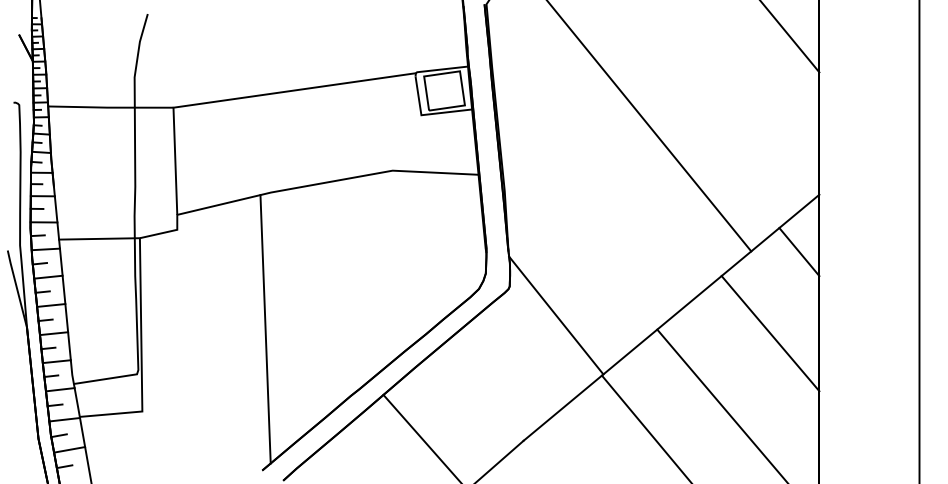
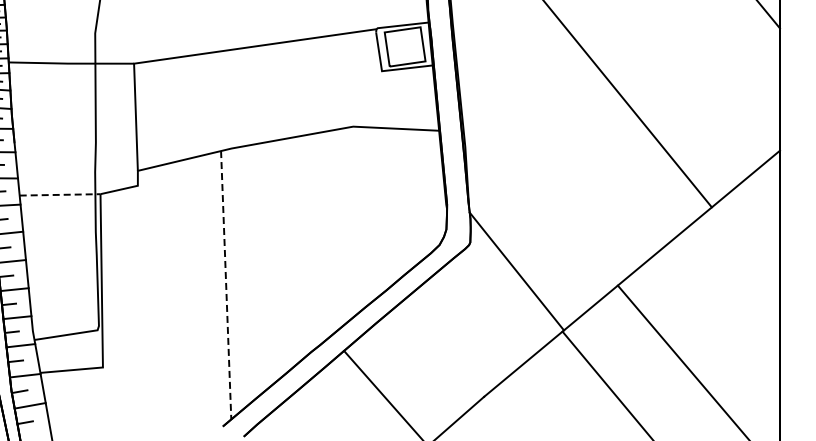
line: (100, 238) -> (61, 194), solid -> dashed
line: (799, 252) -> (760, 208), removed
line: (265, 329) -> (226, 285), solid -> dashed
line: (770, 333) -> (731, 289), removed

